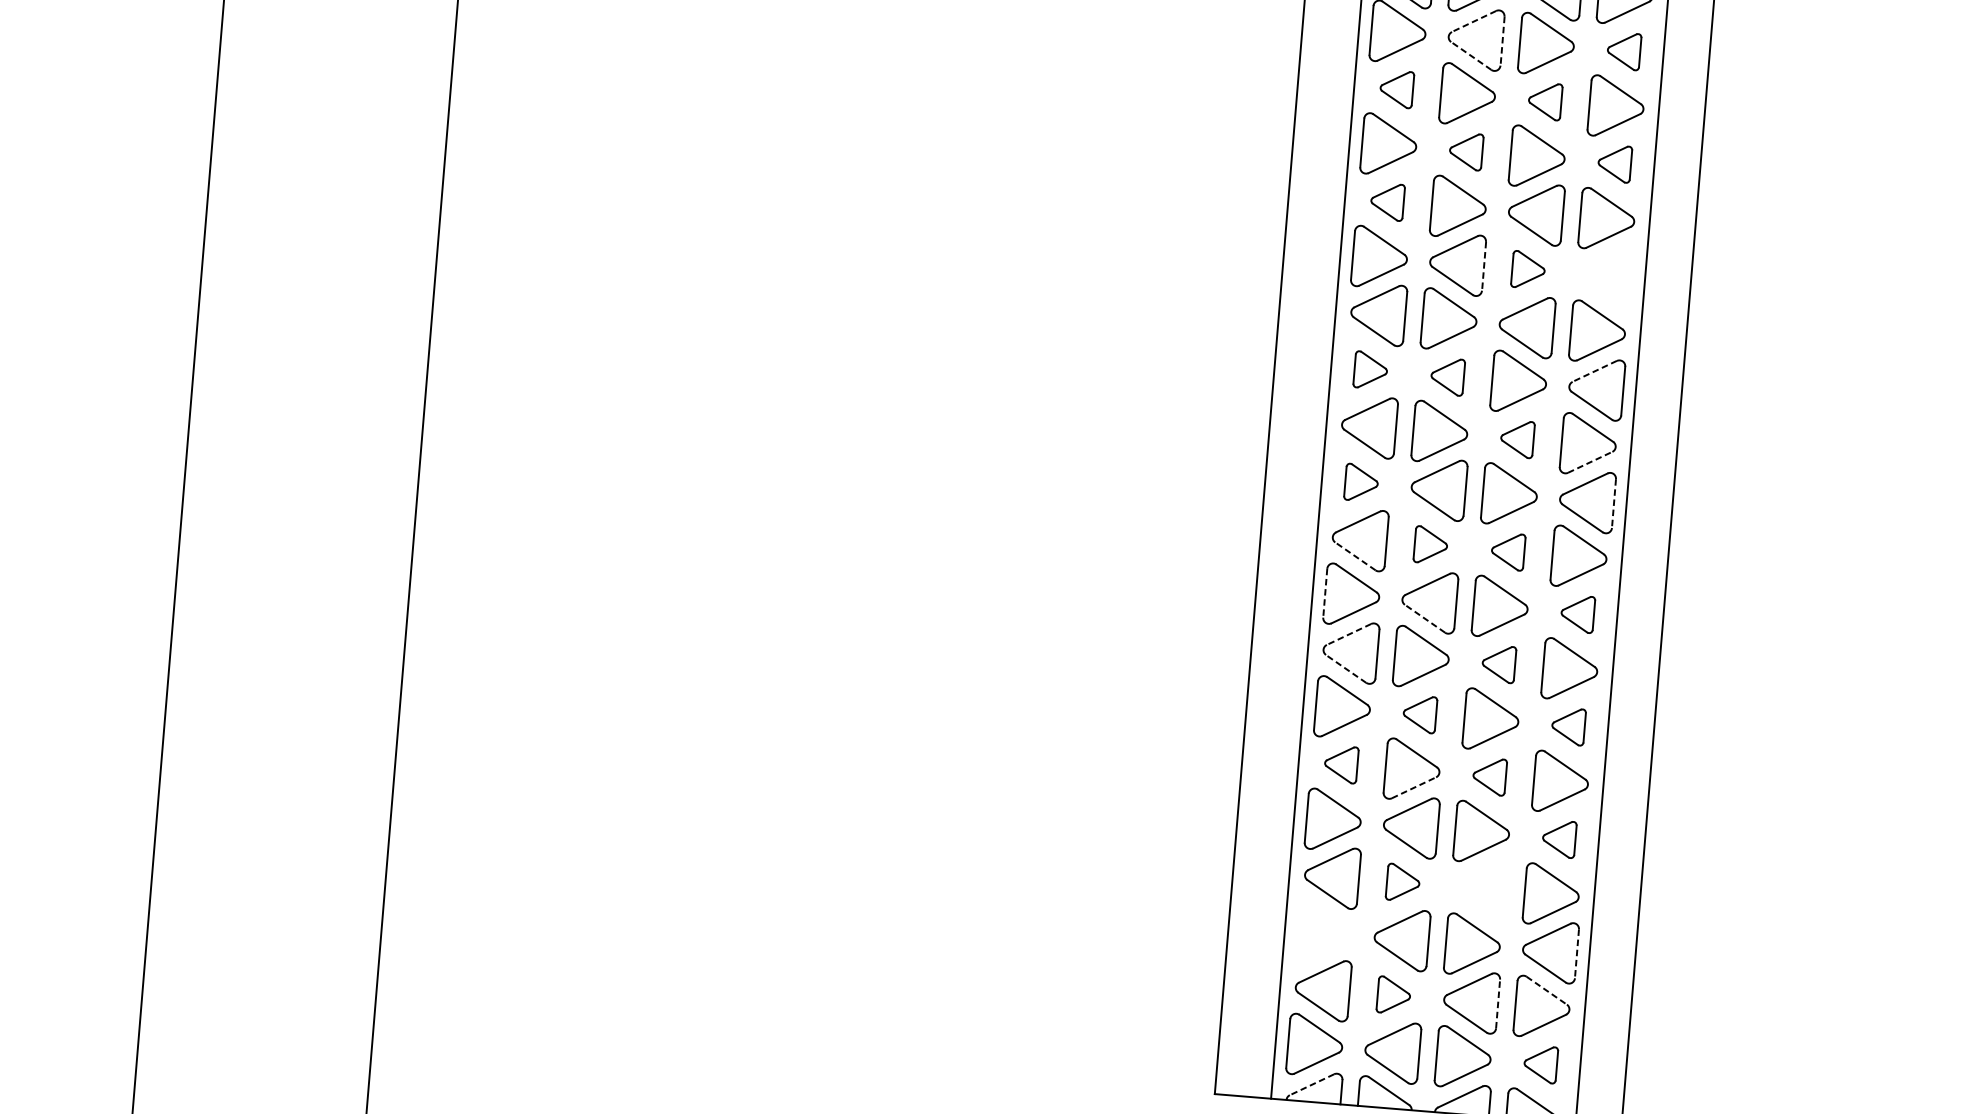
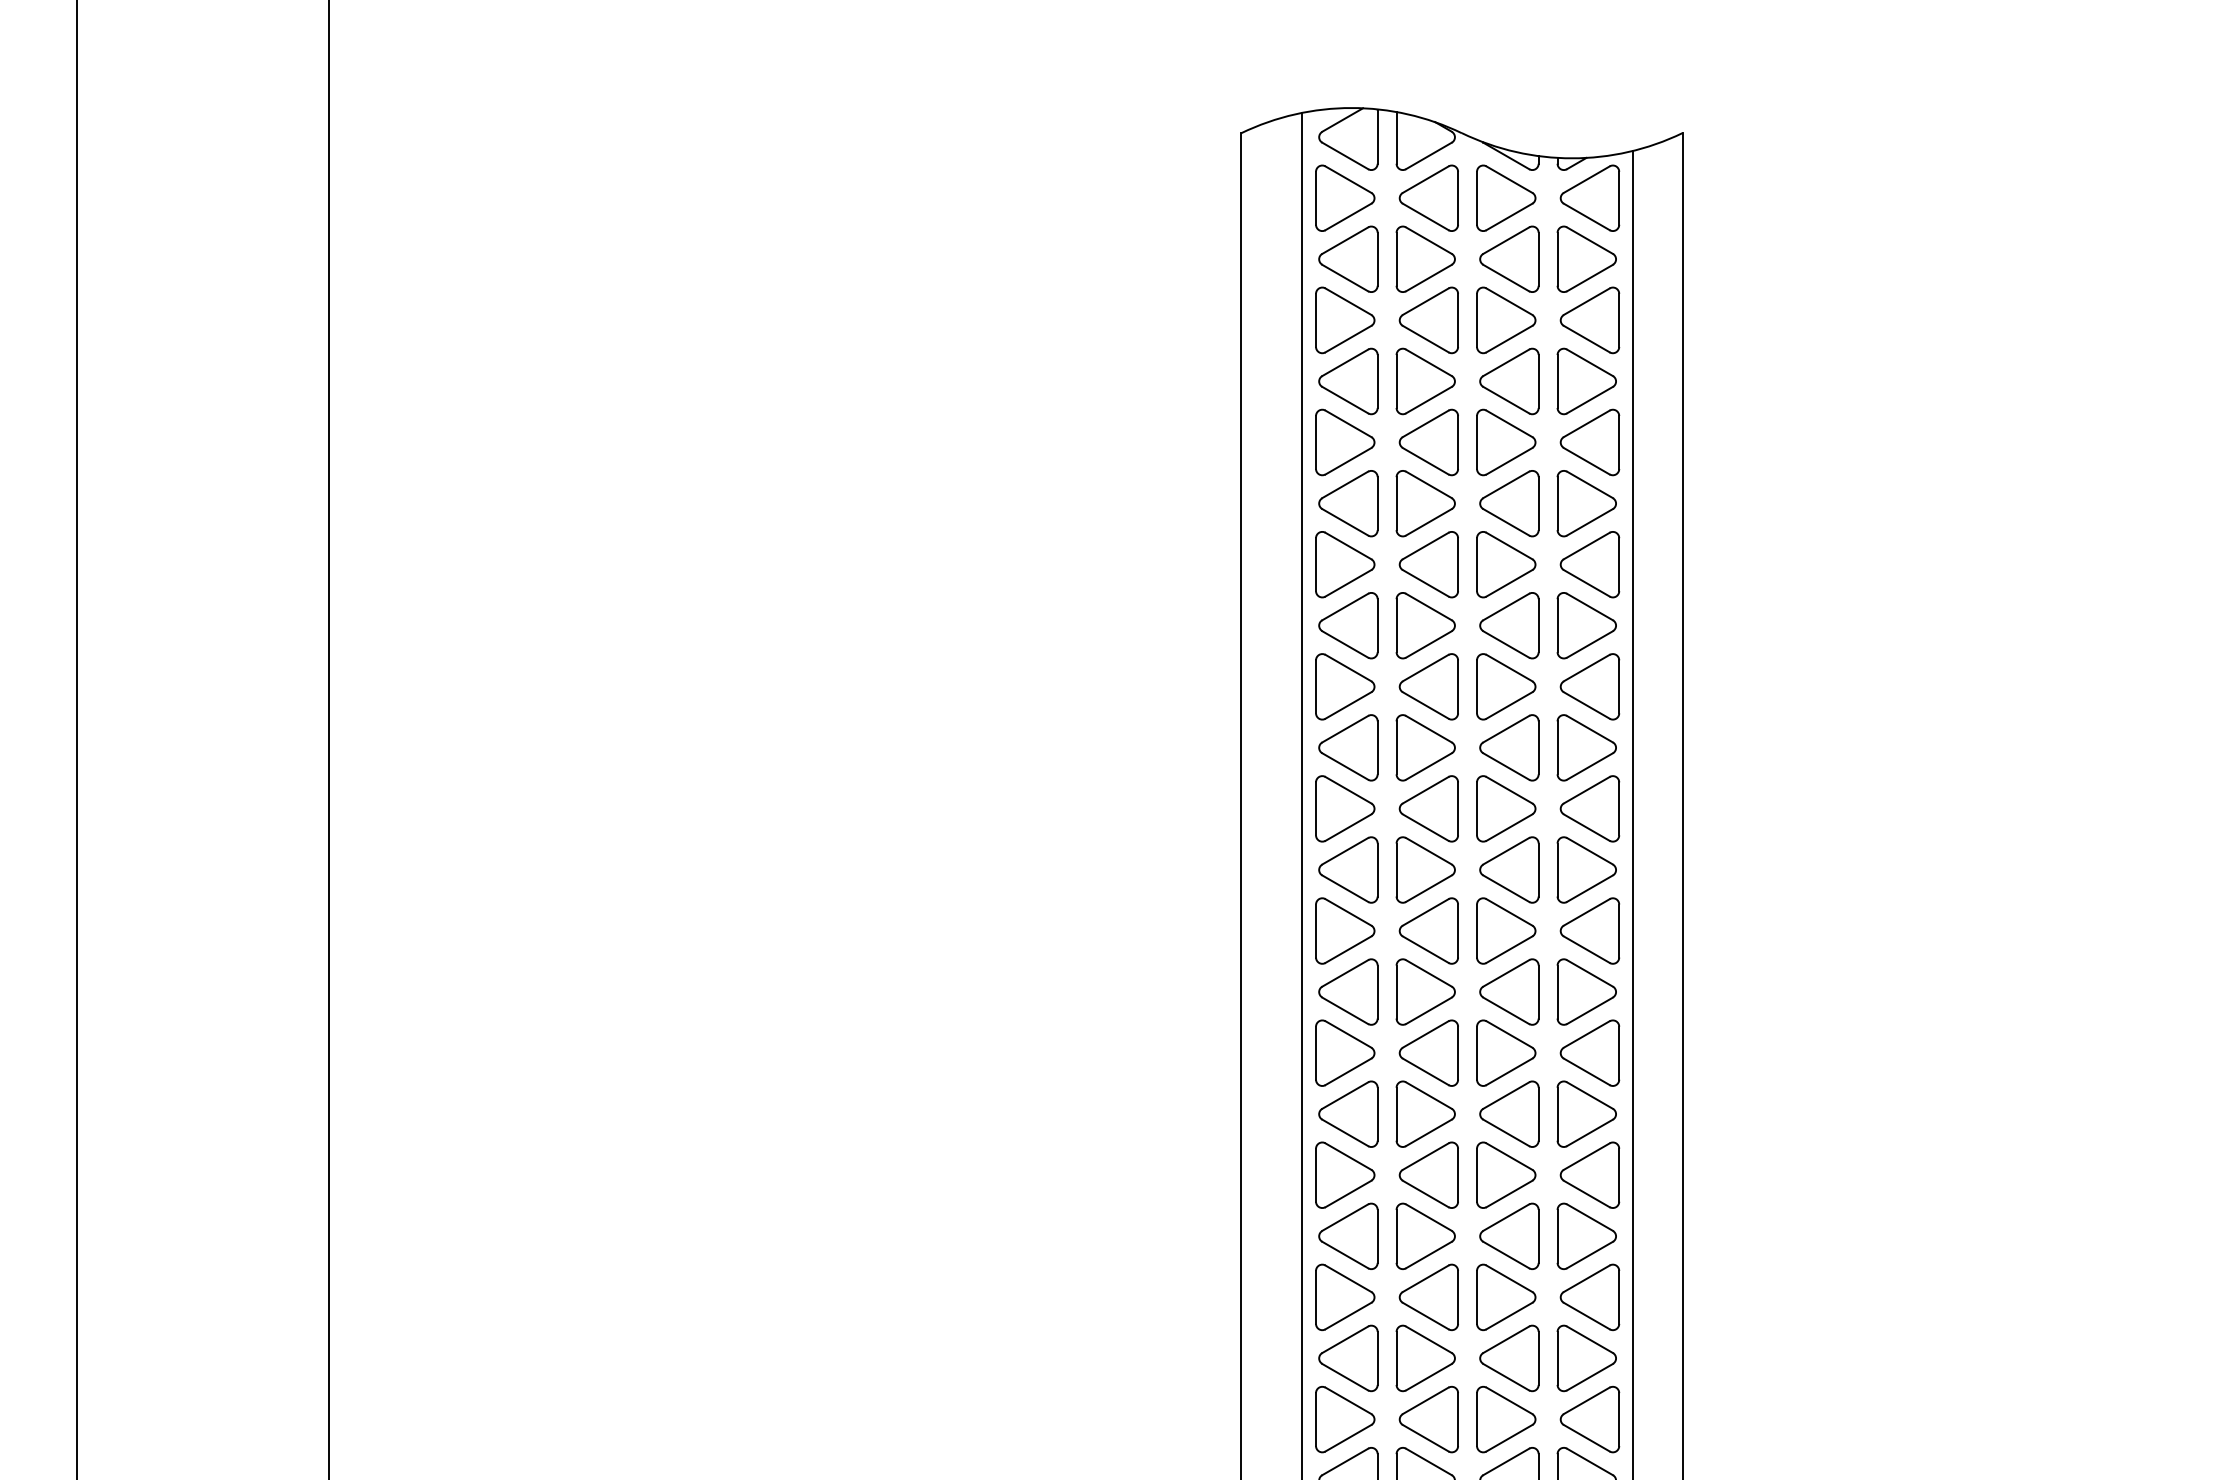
line: (1473, 21) -> (1425, 301), dashed -> solid
line: (1502, 41) -> (1458, 320), dashed -> solid
part: (1623, 51) -> (1589, 320), size x1.67
line: (1471, 55) -> (1425, 338), dashed -> solid
part: (1396, 89) -> (1348, 381), size x1.67
part: (1545, 101) -> (1509, 381), size x1.67
part: (1465, 151) -> (1428, 442), size x1.67
part: (1614, 163) -> (1589, 442), size x1.67
part: (1387, 201) -> (1348, 503), size x1.67
line: (1484, 267) -> (1458, 565), dashed -> solid
part: (1528, 269) -> (1506, 564), size x1.67
part: (1605, 276) -> (1589, 564), added
part: (1370, 370) -> (1345, 686), size x1.67
line: (1594, 371) -> (1586, 668), dashed -> solid
part: (1447, 376) -> (1428, 686), size x1.67
part: (1517, 438) -> (1509, 747), size x1.67
line: (1590, 462) -> (1590, 766), dashed -> solid
part: (1361, 482) -> (1345, 808), size x1.67
line: (1614, 504) -> (1619, 809), dashed -> solid
part: (1430, 544) -> (1425, 869), size x1.67
part: (1508, 551) -> (1509, 869), size x1.67
line: (1354, 556) -> (1344, 888), dashed -> solid
line: (1325, 593) -> (1316, 931), dashed -> solid
part: (1577, 613) -> (1589, 930), size x1.67
line: (1424, 618) -> (1425, 949), dashed -> solid
line: (1348, 634) -> (1344, 973), dashed -> solid
part: (1499, 663) -> (1509, 991), size x1.67
line: (1345, 668) -> (1344, 1010), dashed -> solid
part: (1419, 713) -> (1428, 1052), size x1.67
part: (1568, 725) -> (1589, 1052), size x1.67
part: (1341, 763) -> (1348, 1113), size x1.67
part: (1489, 776) -> (1509, 1113), size x1.67
line: (1414, 787) -> (1429, 1132), dashed -> solid
part: (1558, 838) -> (1589, 1174), size x1.67
part: (1403, 882) -> (1425, 1235), size x1.67
part: (1480, 888) -> (1509, 1235), added
part: (1324, 933) -> (1345, 1297), added
line: (1577, 953) -> (1619, 1297), dashed -> solid
line: (1547, 991) -> (1590, 1340), dashed -> solid
part: (1393, 995) -> (1425, 1358), size x1.67
line: (1498, 1003) -> (1538, 1357), dashed -> solid
part: (1540, 1064) -> (1589, 1419), size x1.67
line: (1311, 1085) -> (1344, 1462), dashed -> solid

